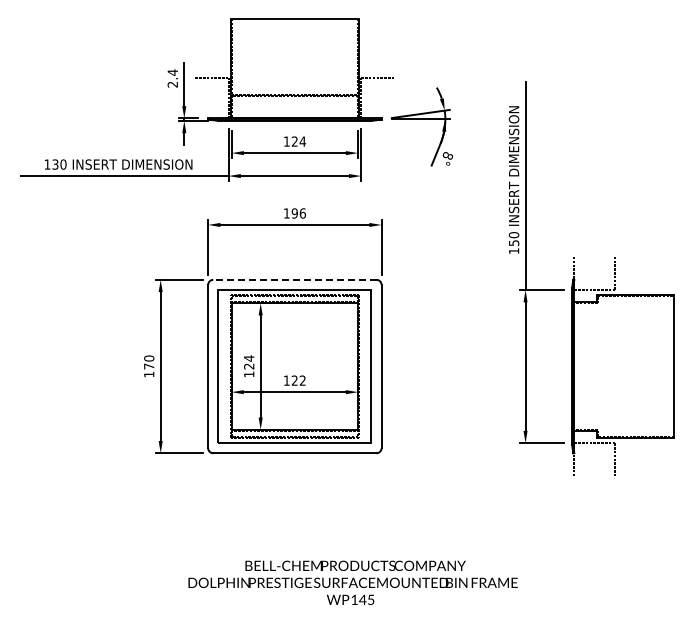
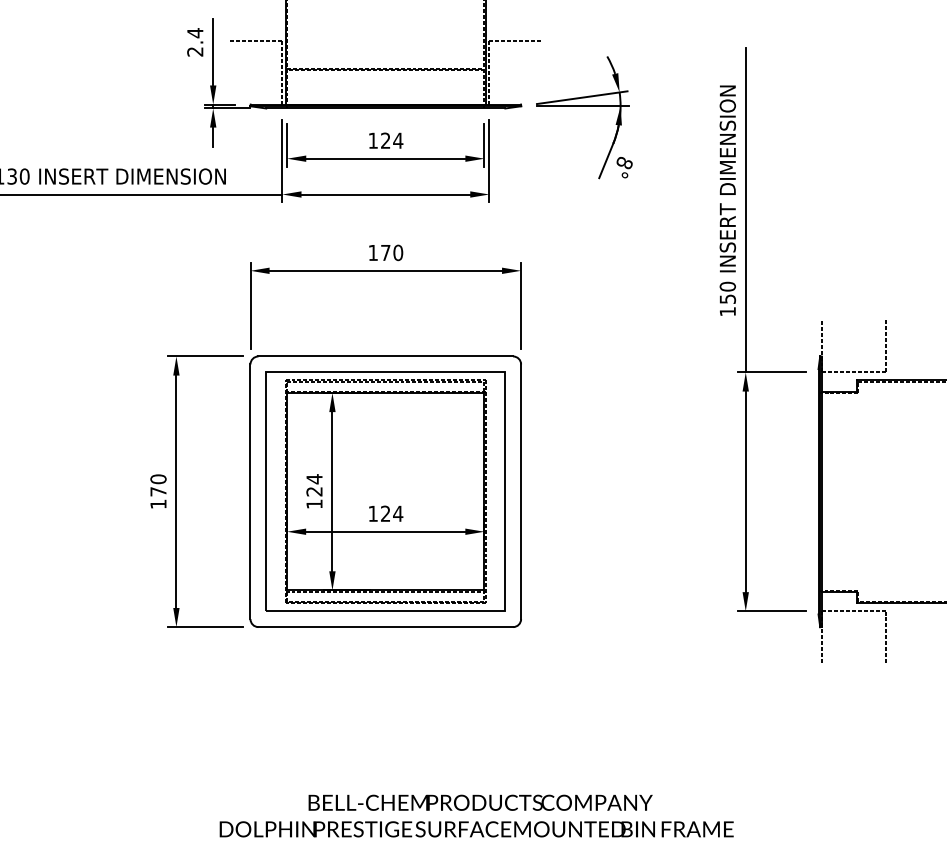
text: (298, 213) -> (391, 252), 196 -> 170
line: (294, 279) -> (385, 355), dashed -> solid
text: (302, 380) -> (397, 513), 122 -> 124

